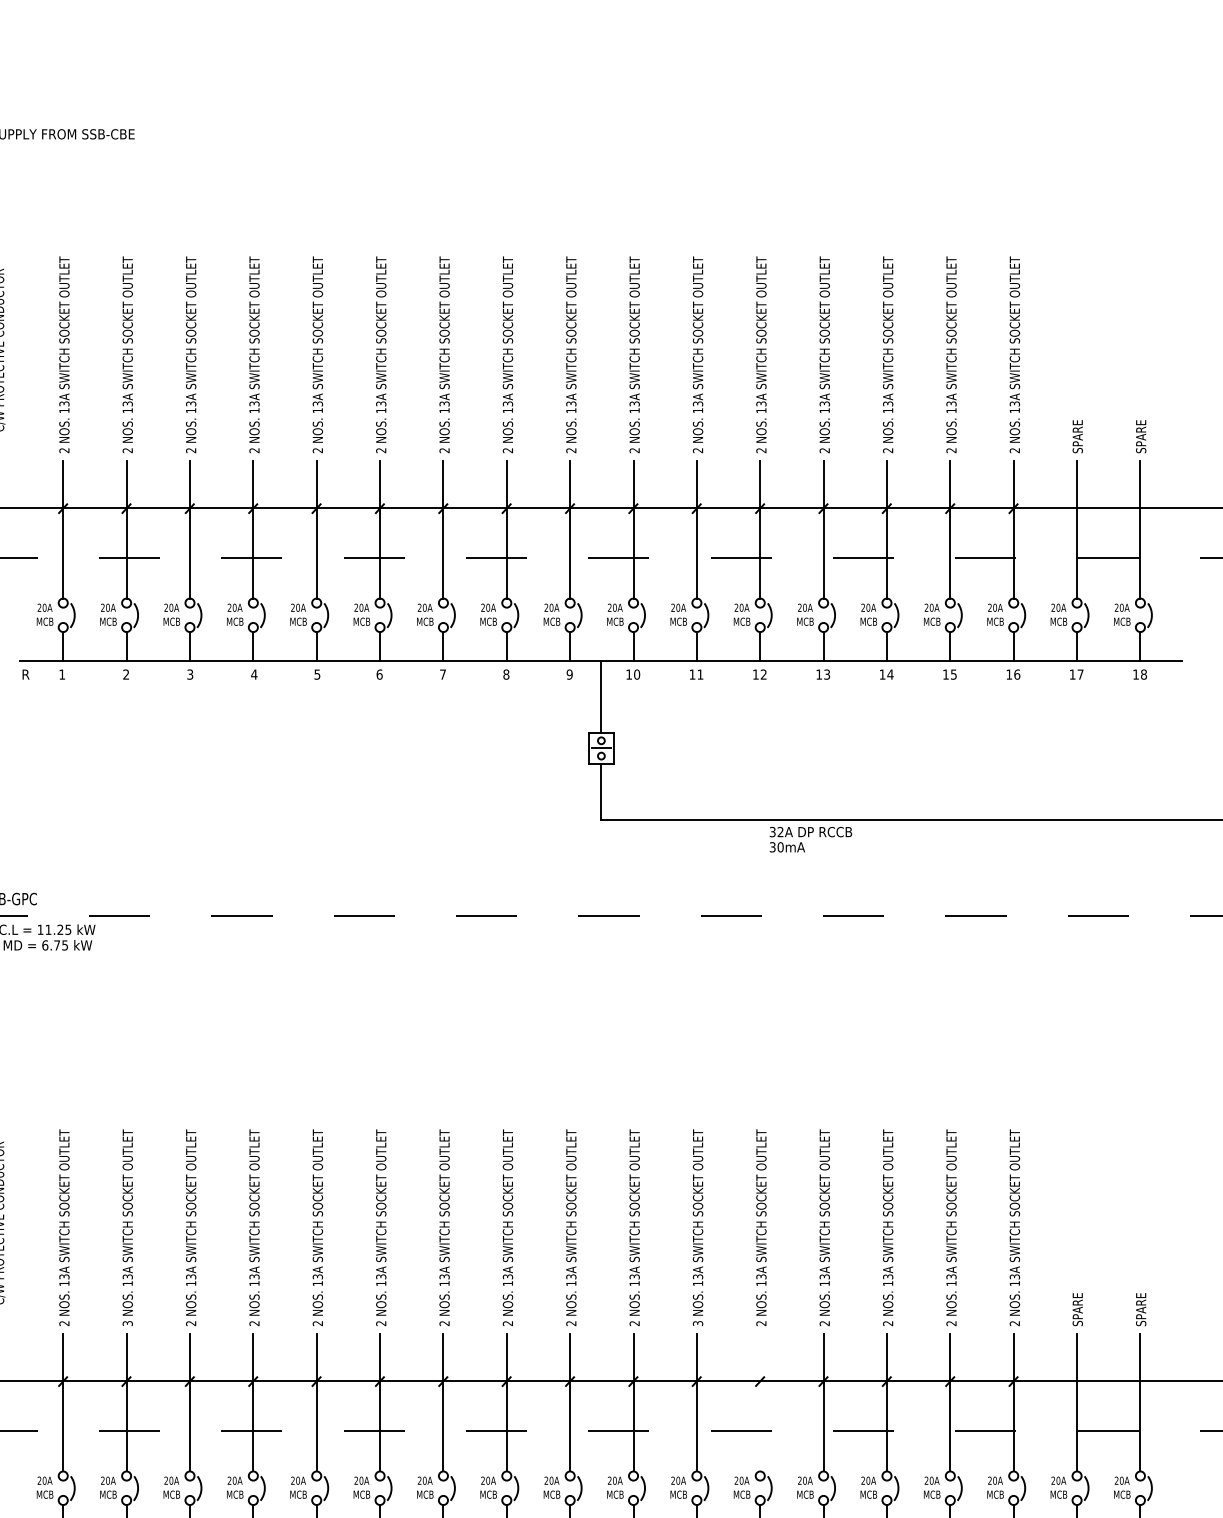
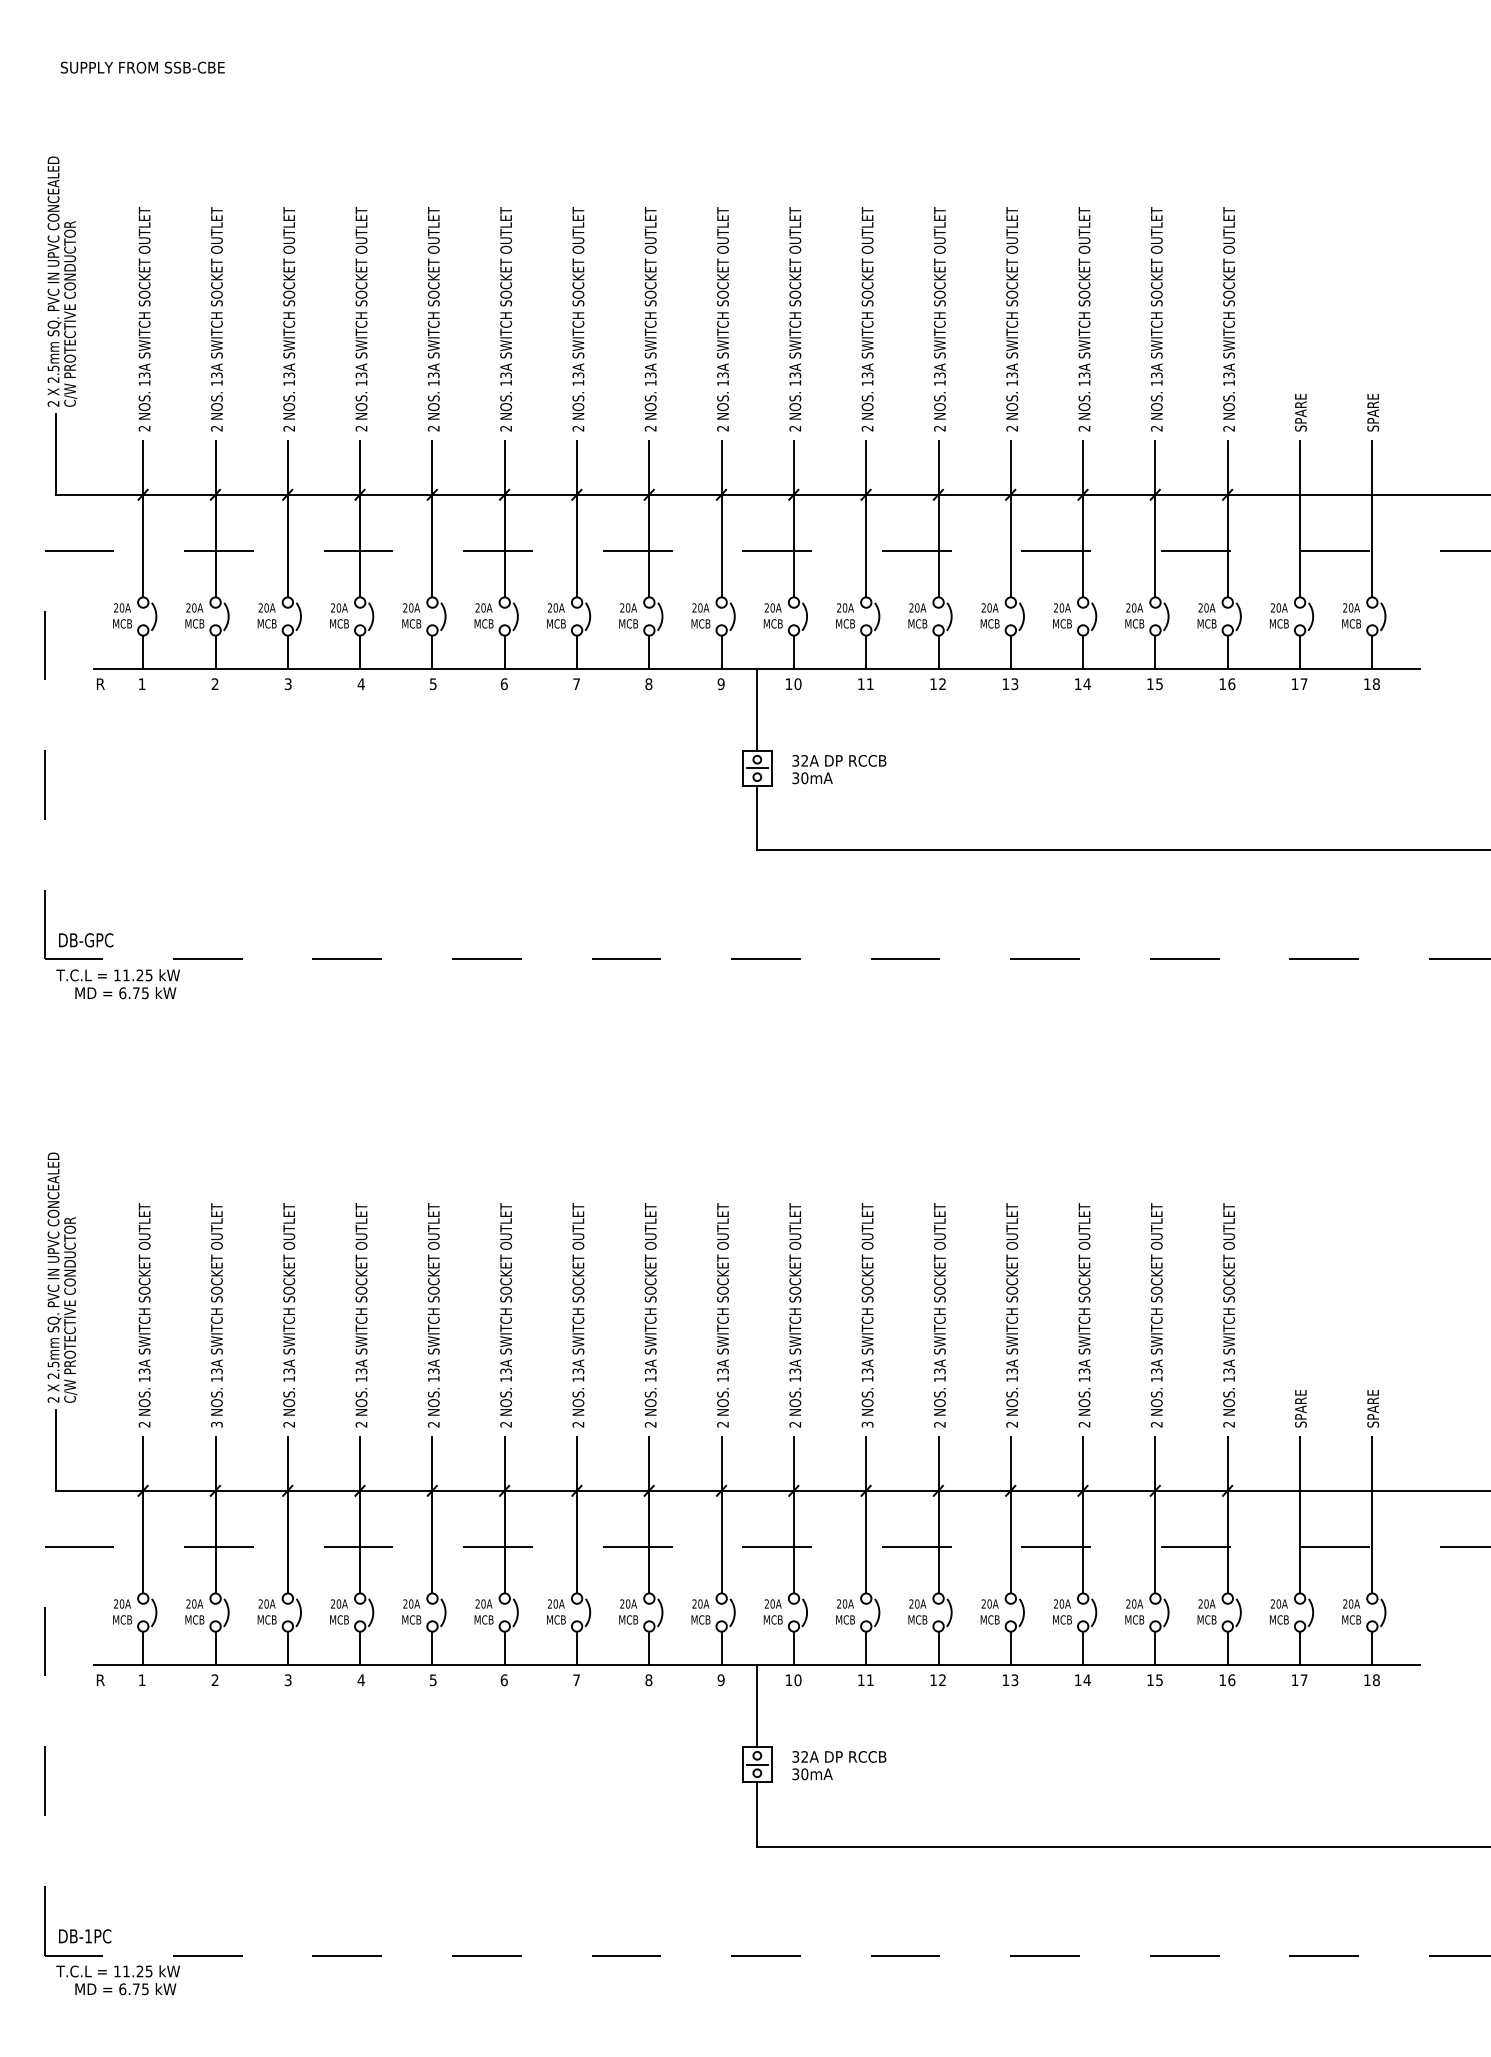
text: (811, 839) -> (839, 769), moved
line: (760, 1402) -> (938, 1514), added

